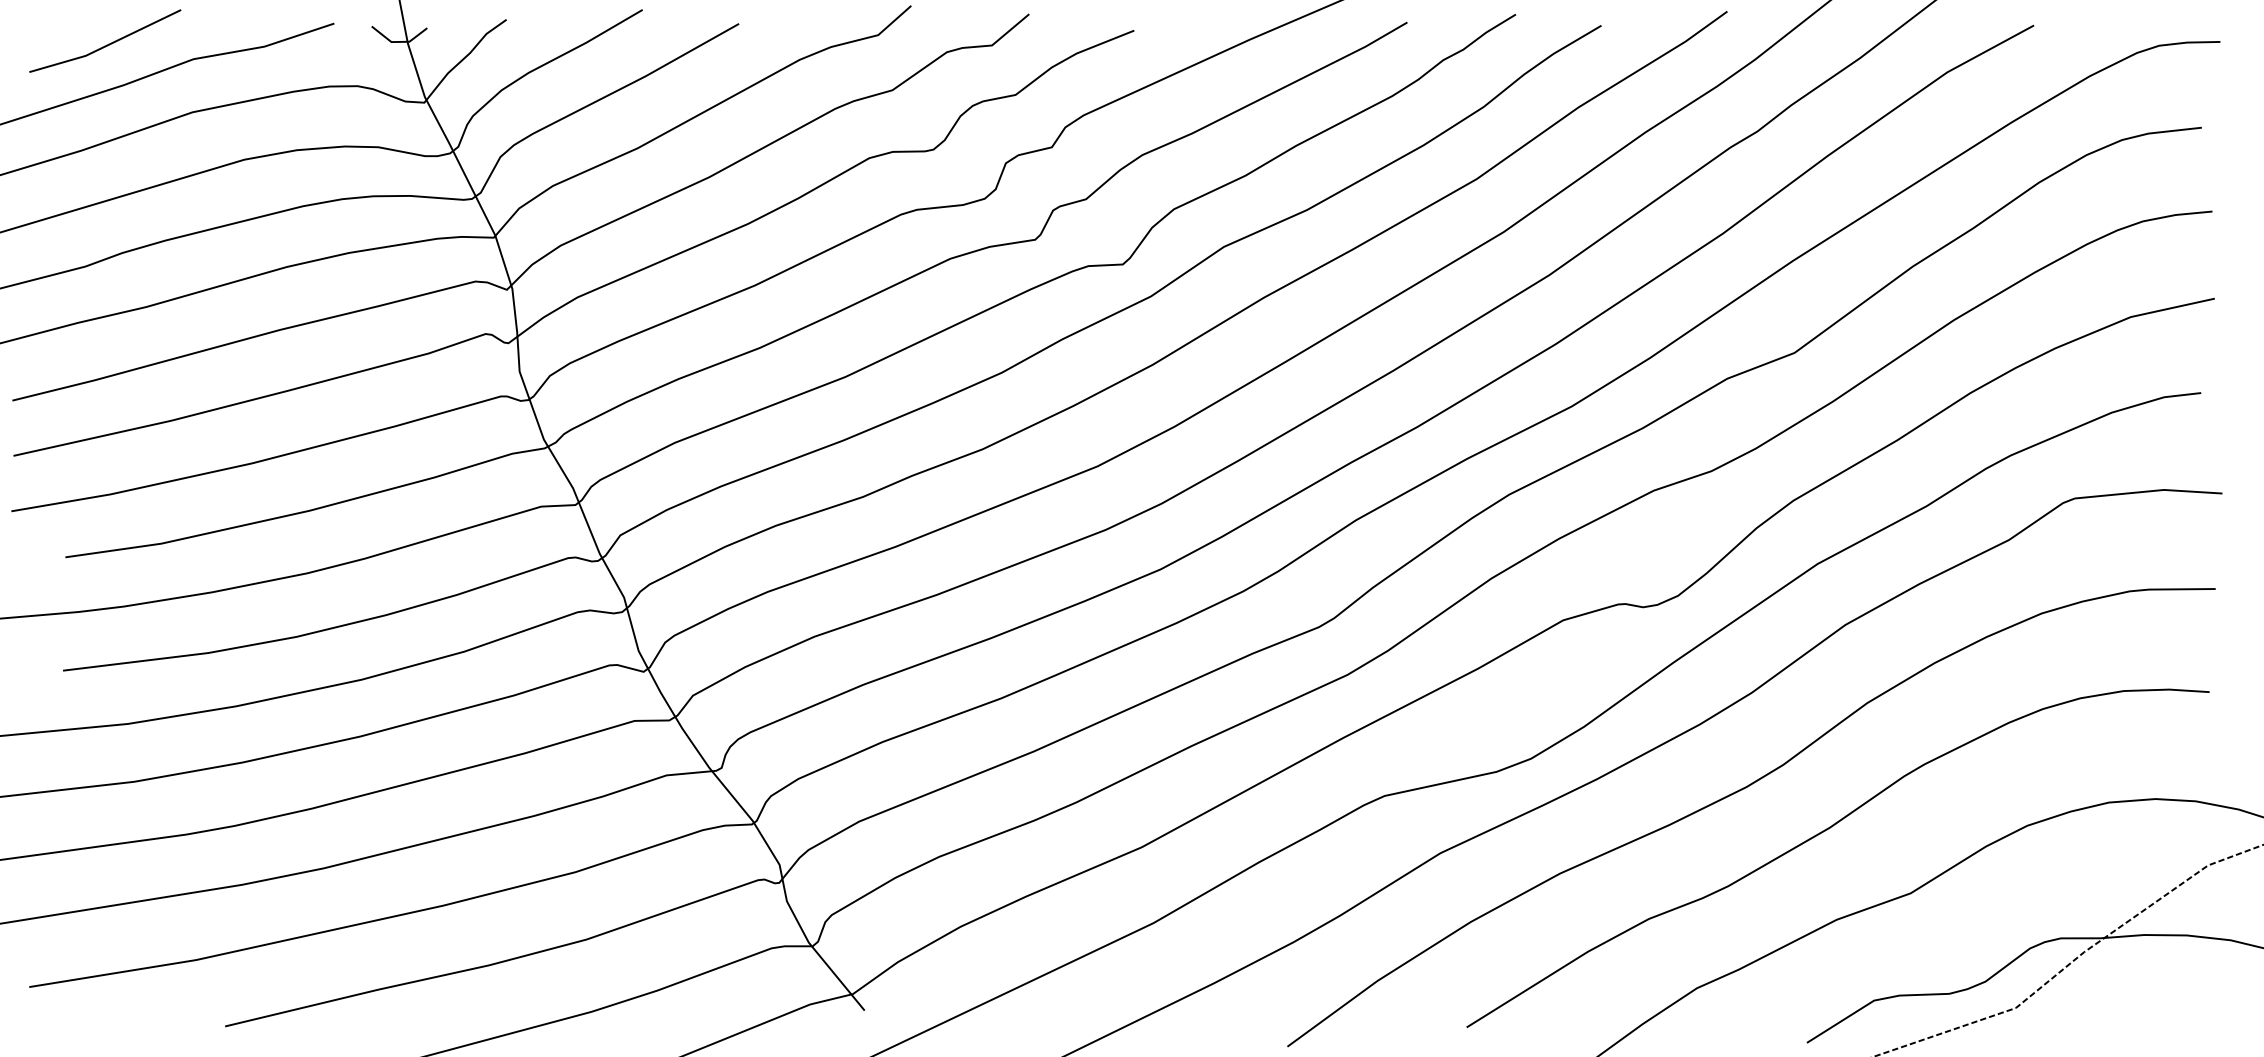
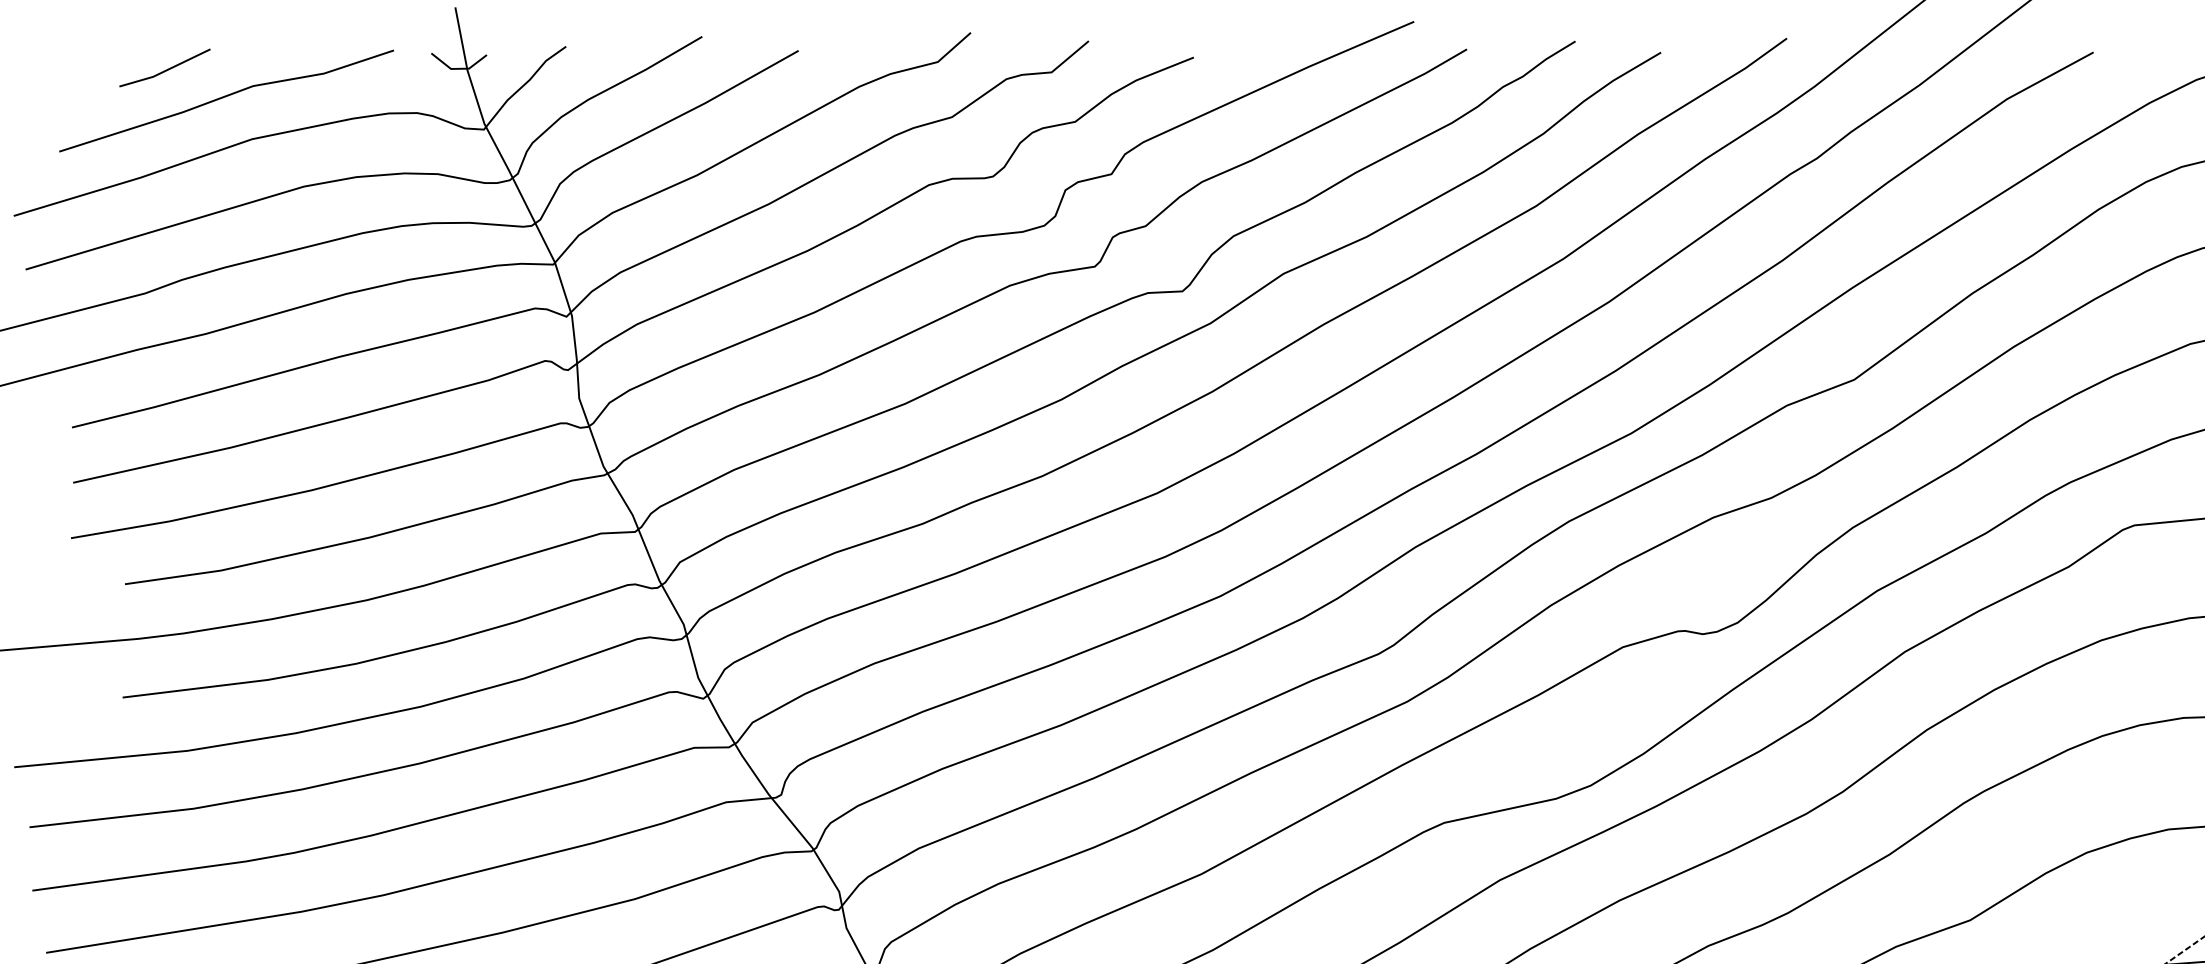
part: (105, 40) -> (165, 67), size x0.6

